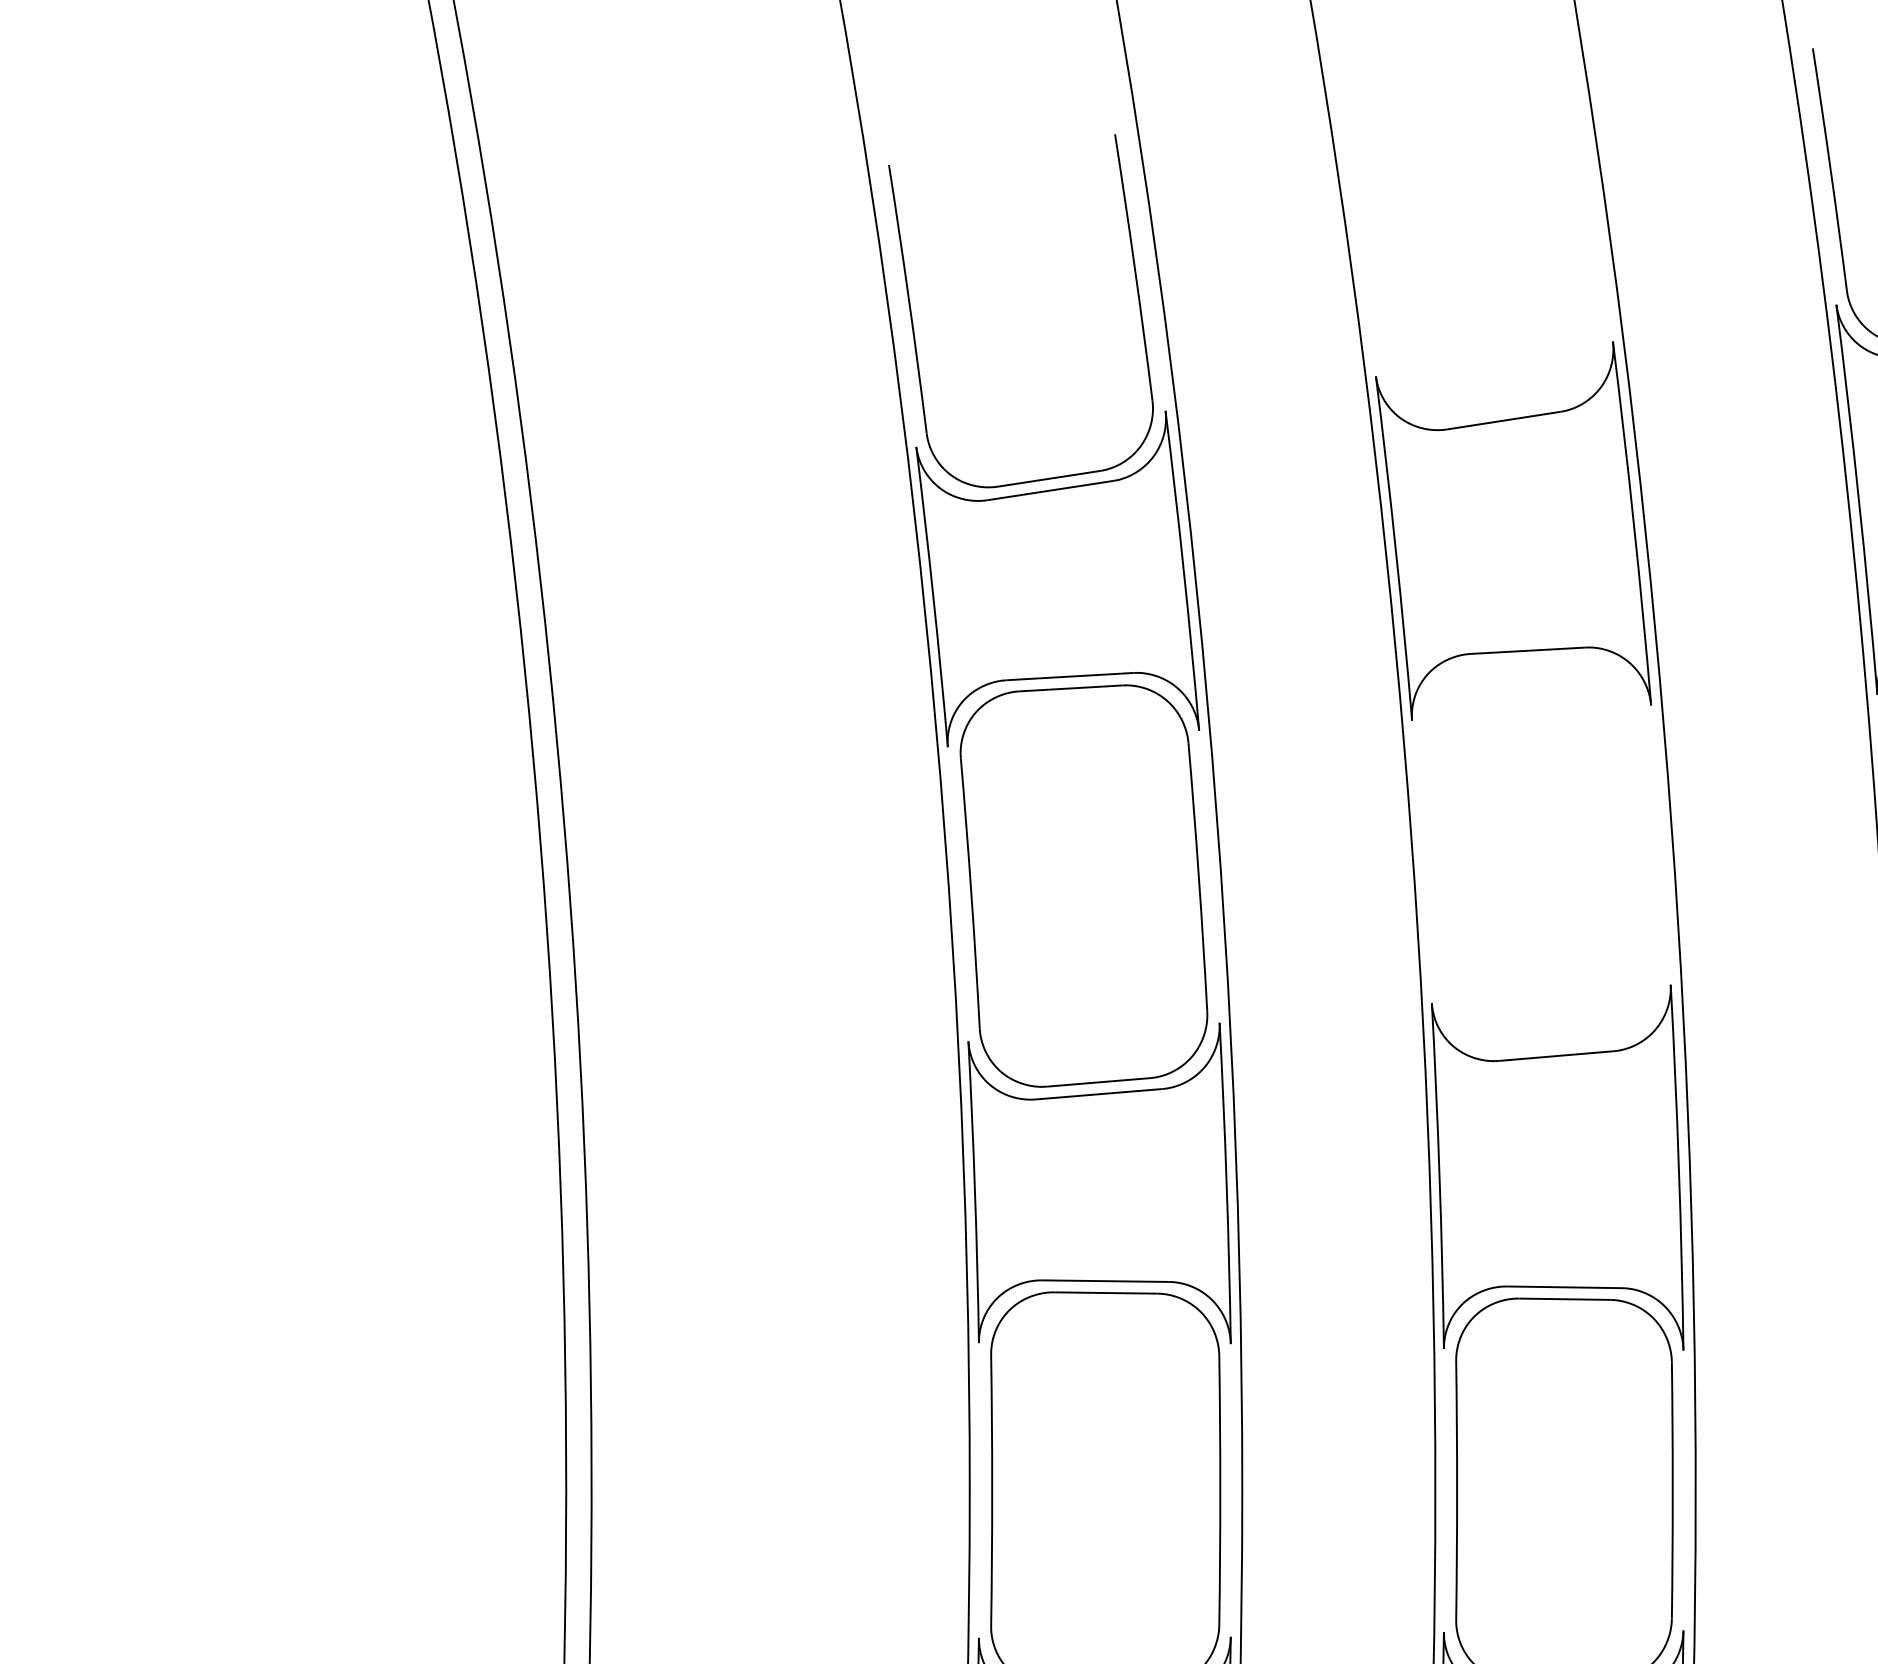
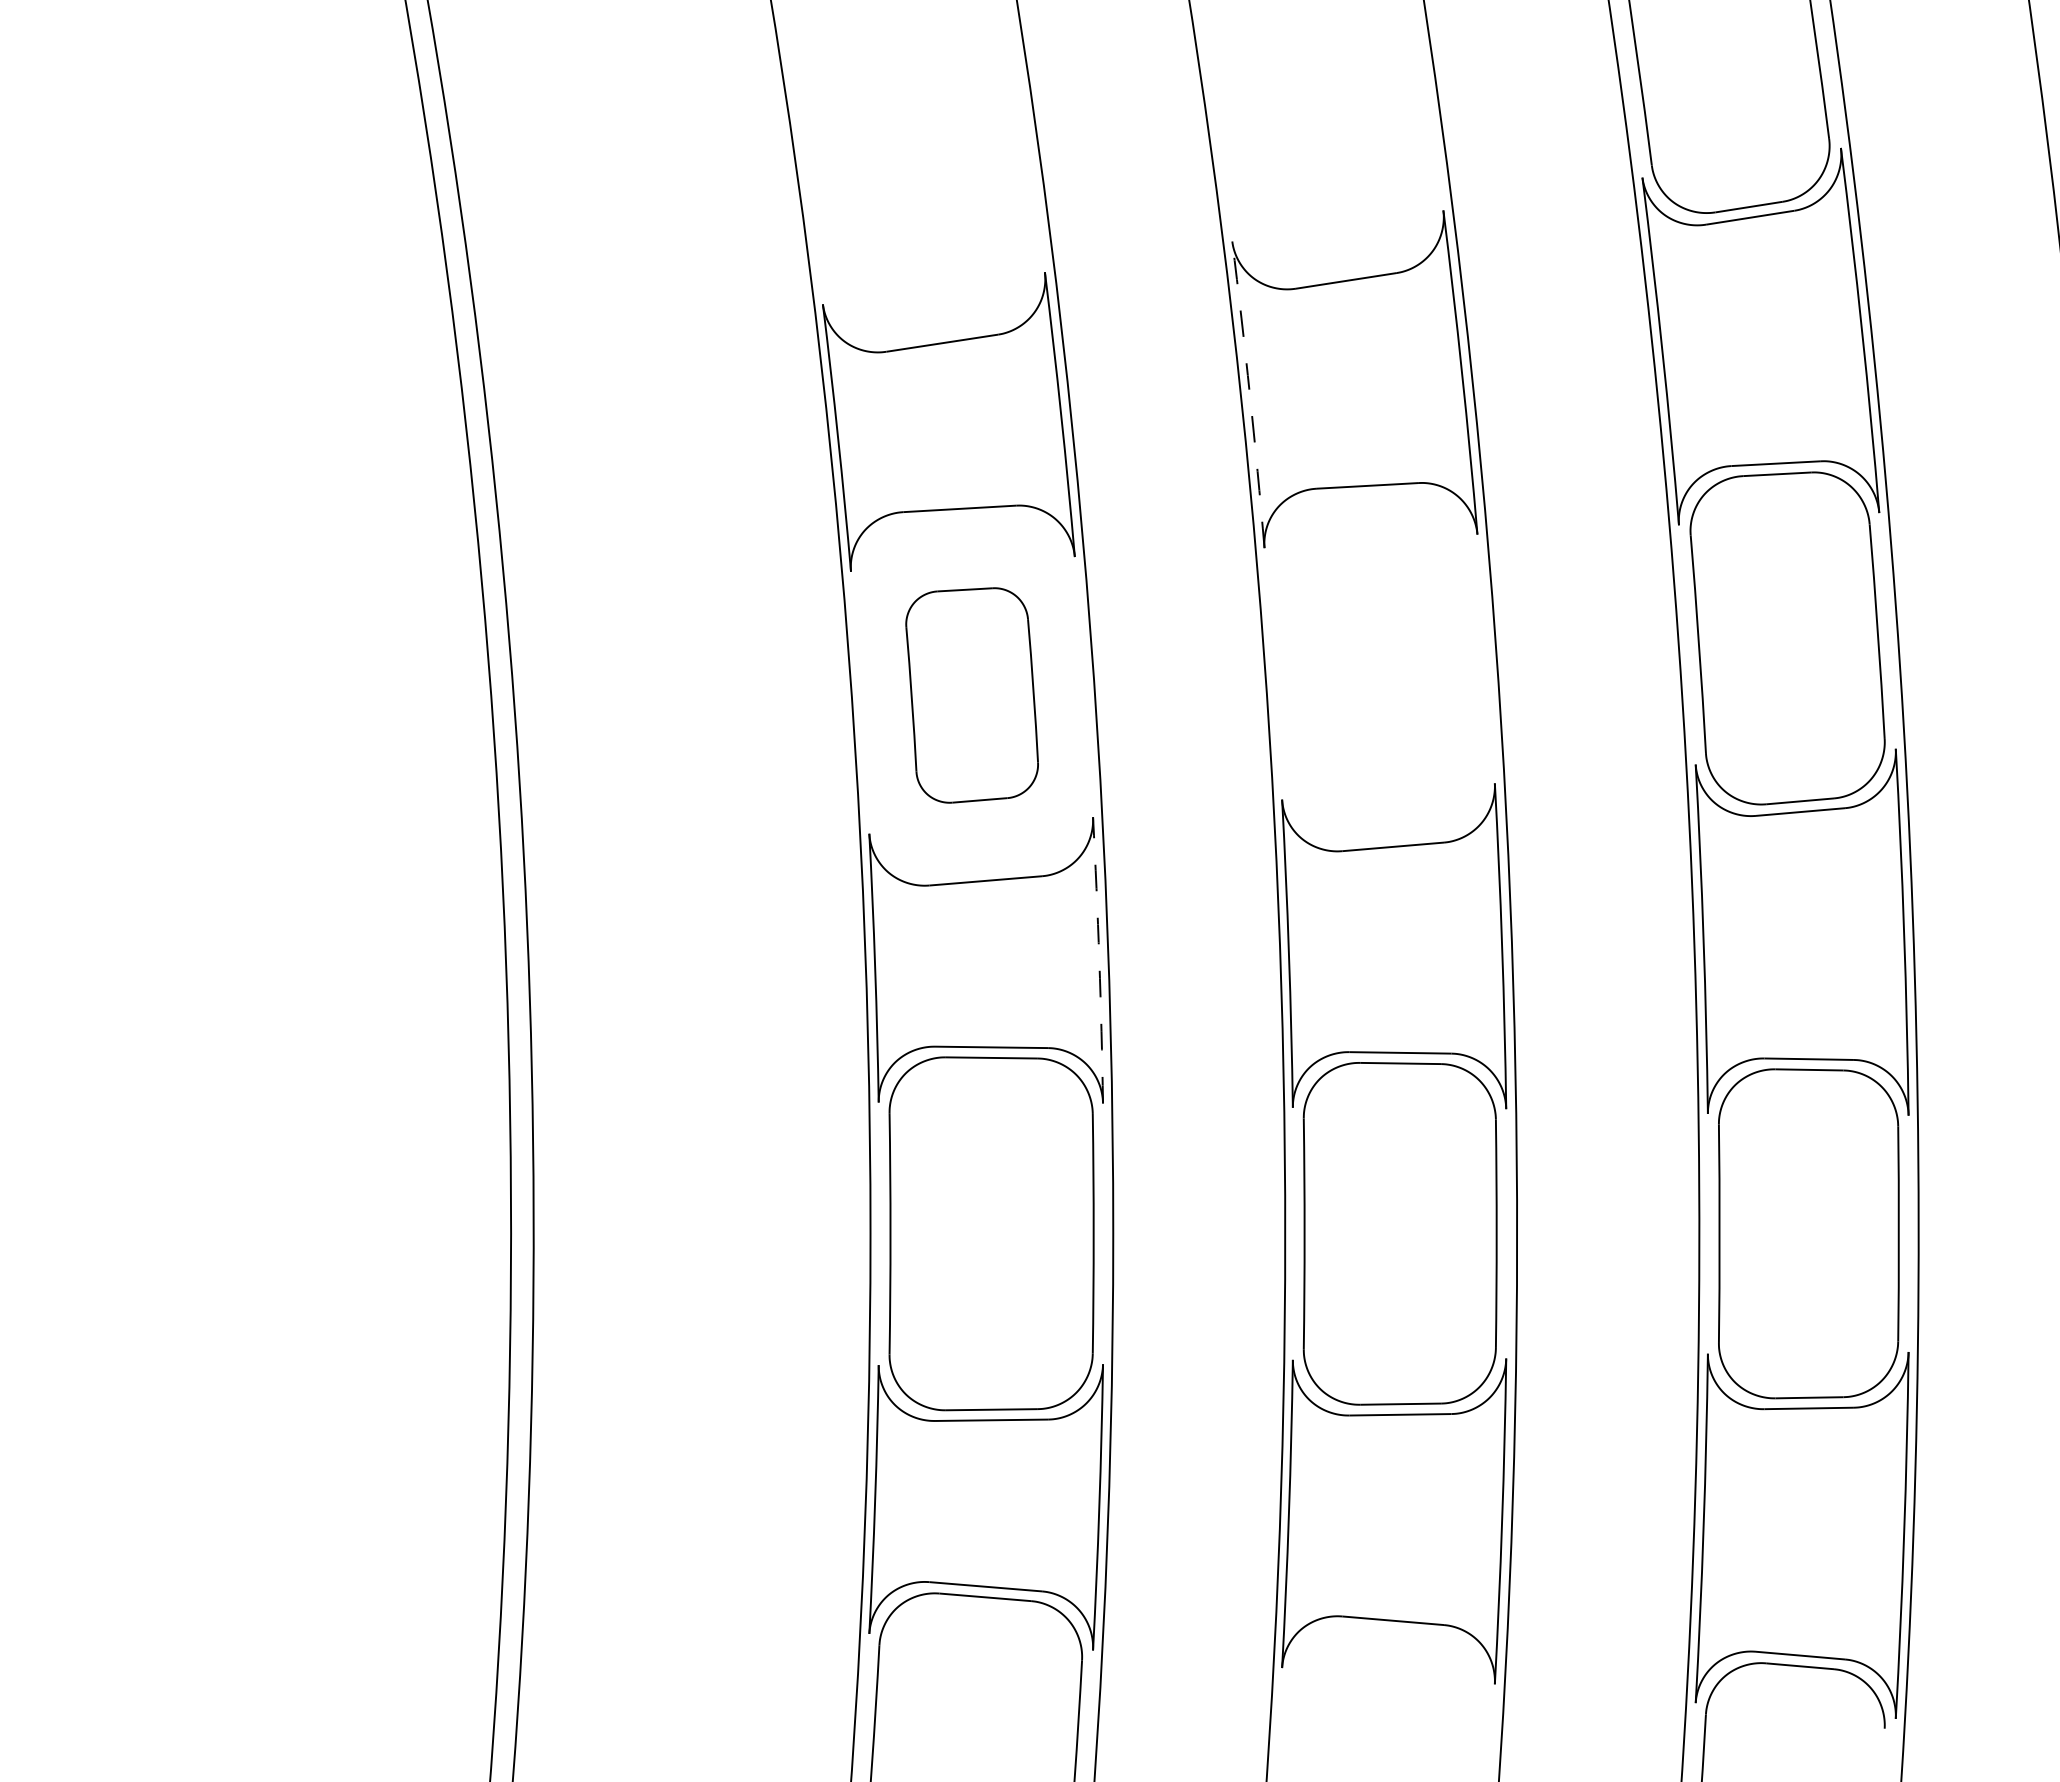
part: (913, 322) -> (820, 193), removed
arc: (1395, 548) -> (1249, 394), solid -> dashed
part: (1083, 886) -> (971, 695), size x0.6
arc: (1226, 1183) -> (1099, 960), solid -> dashed

